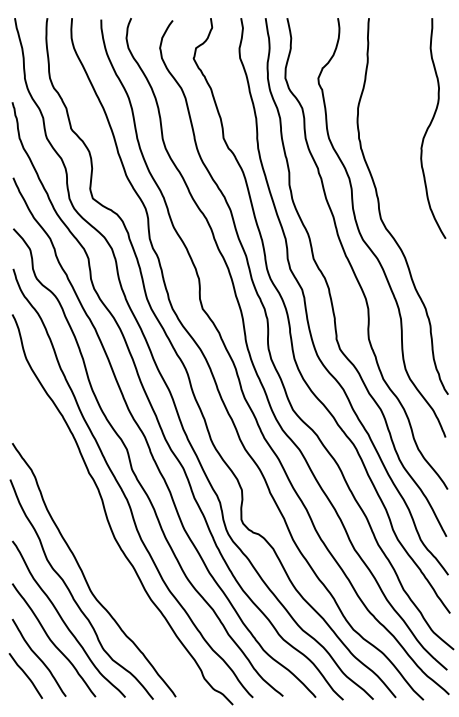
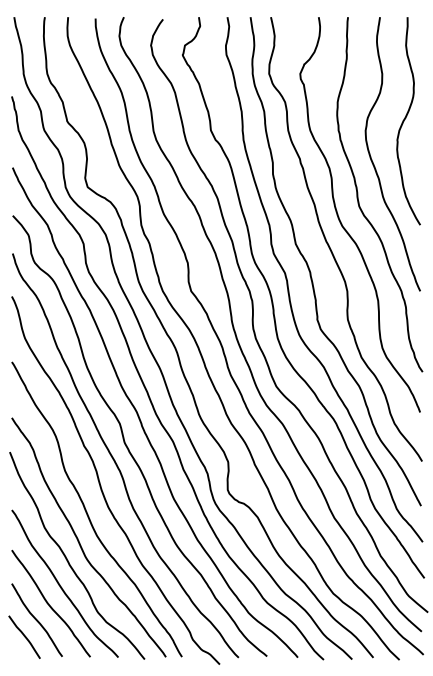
curve: (396, 171) -> (373, 161), added
curve: (92, 542) -> (87, 511), added

